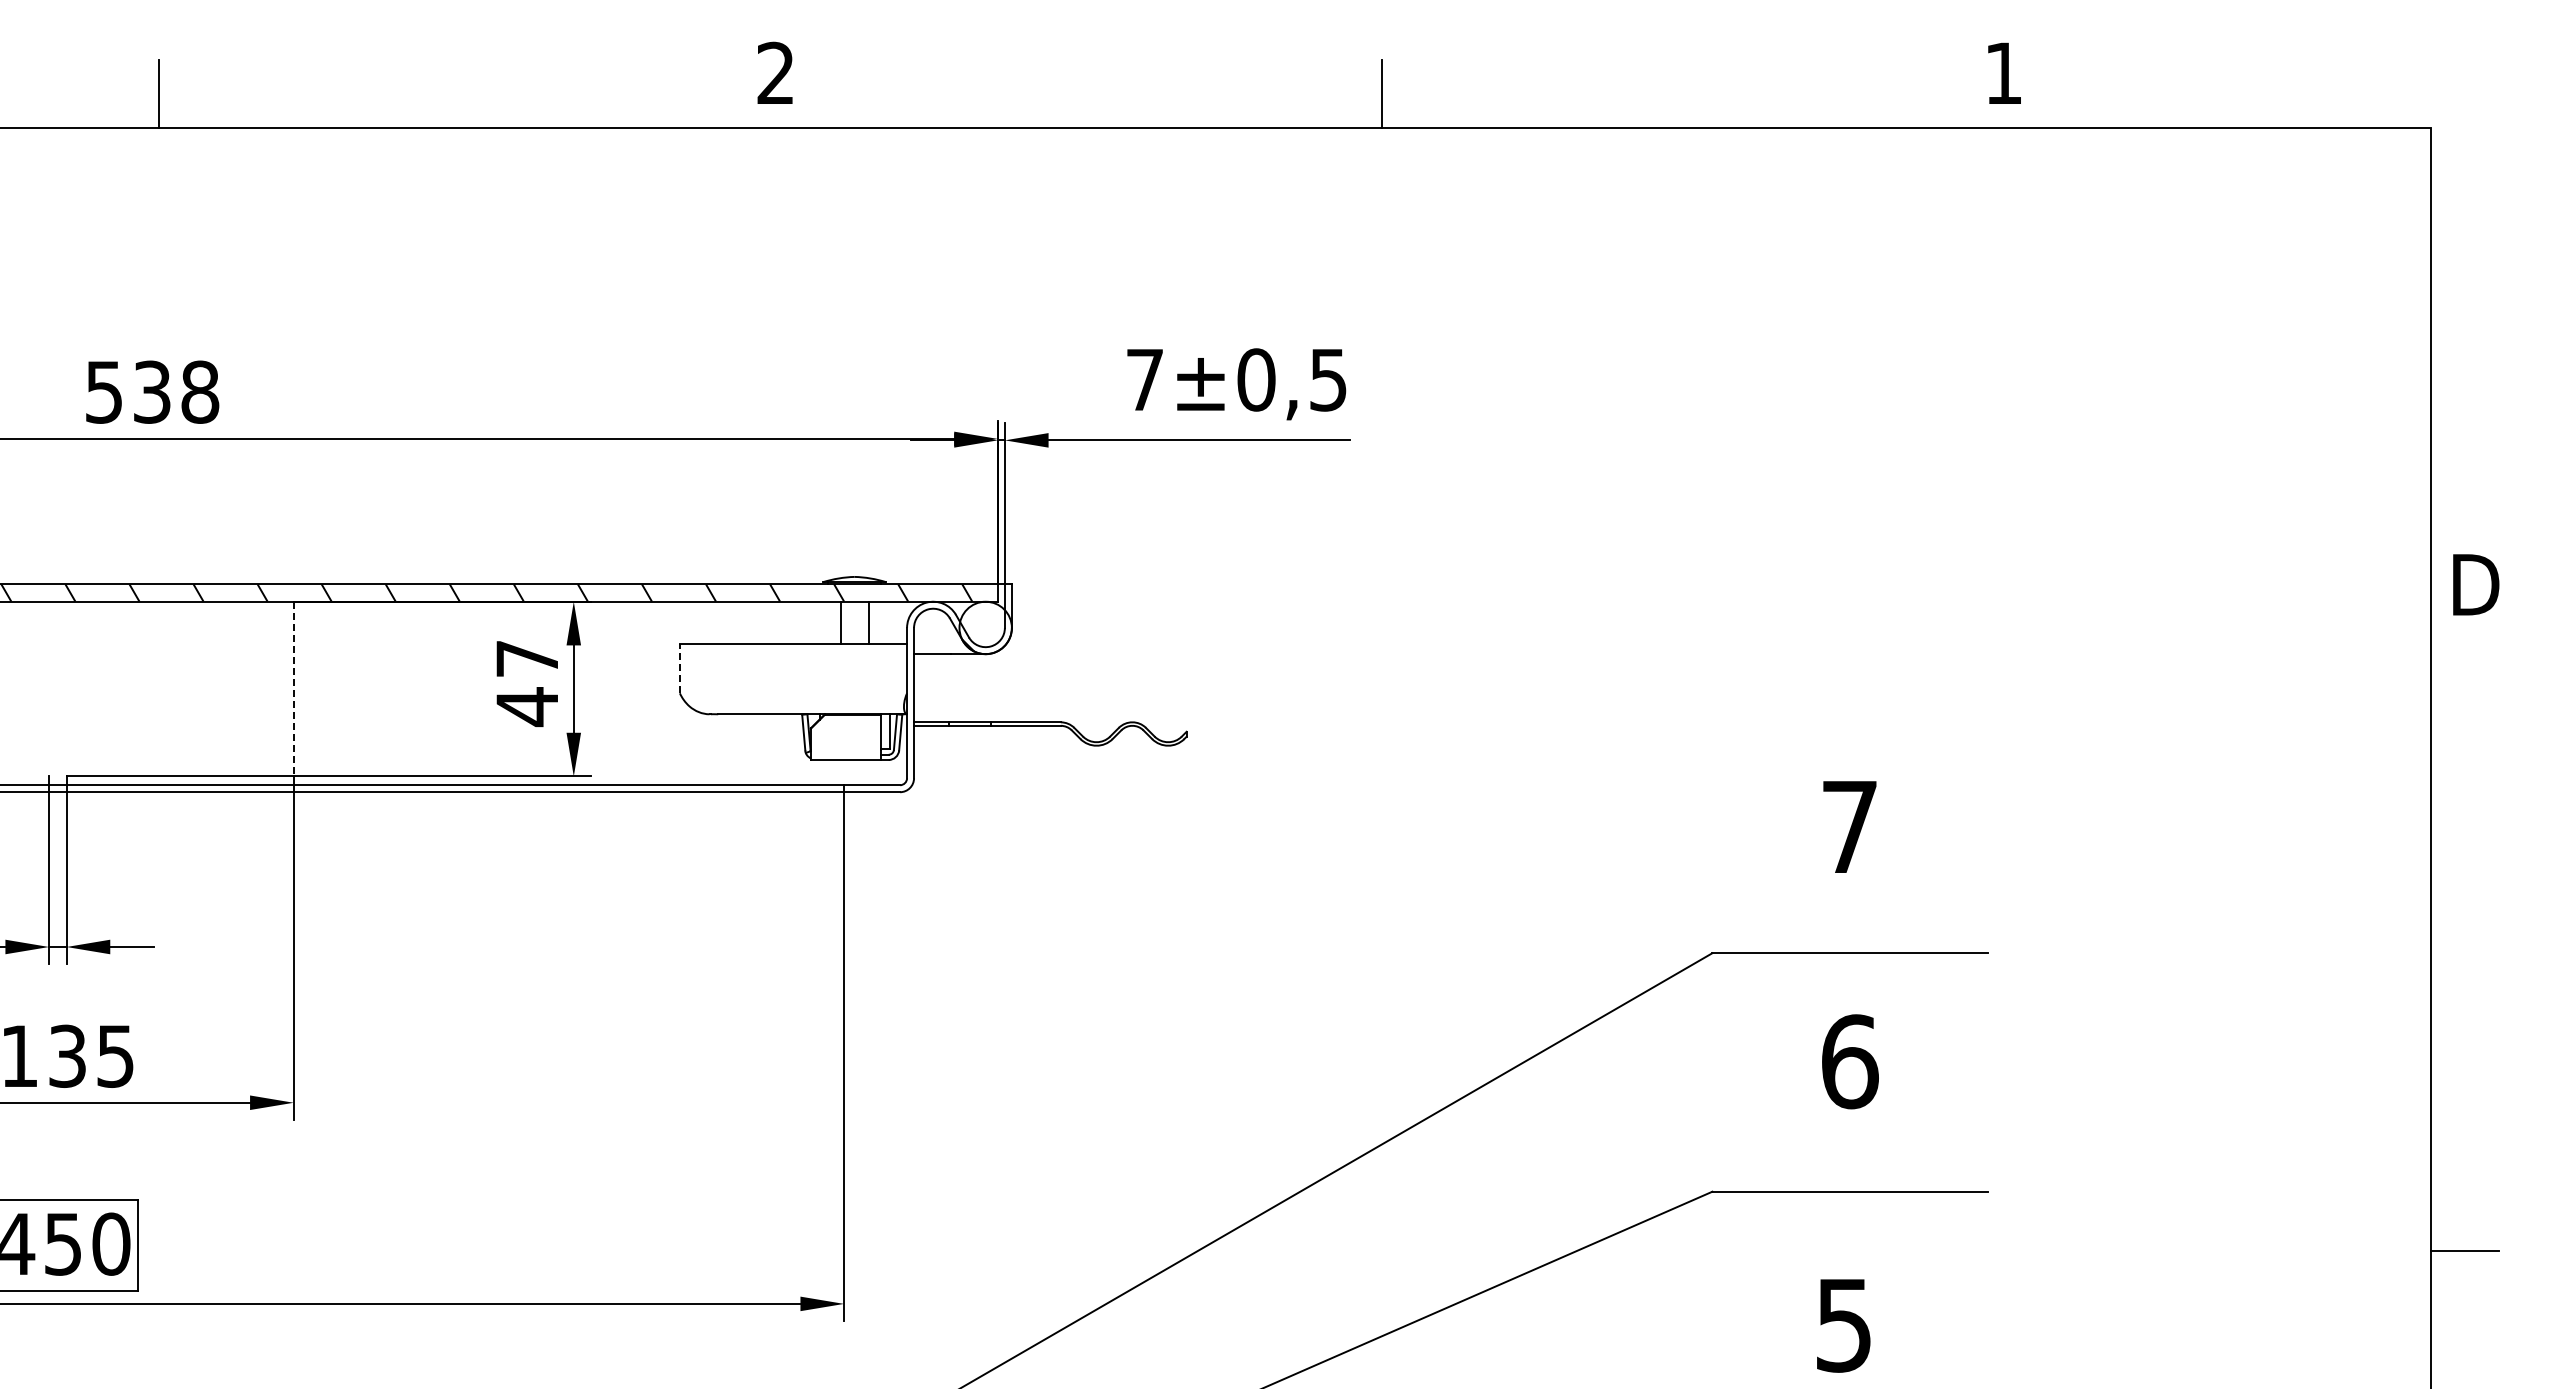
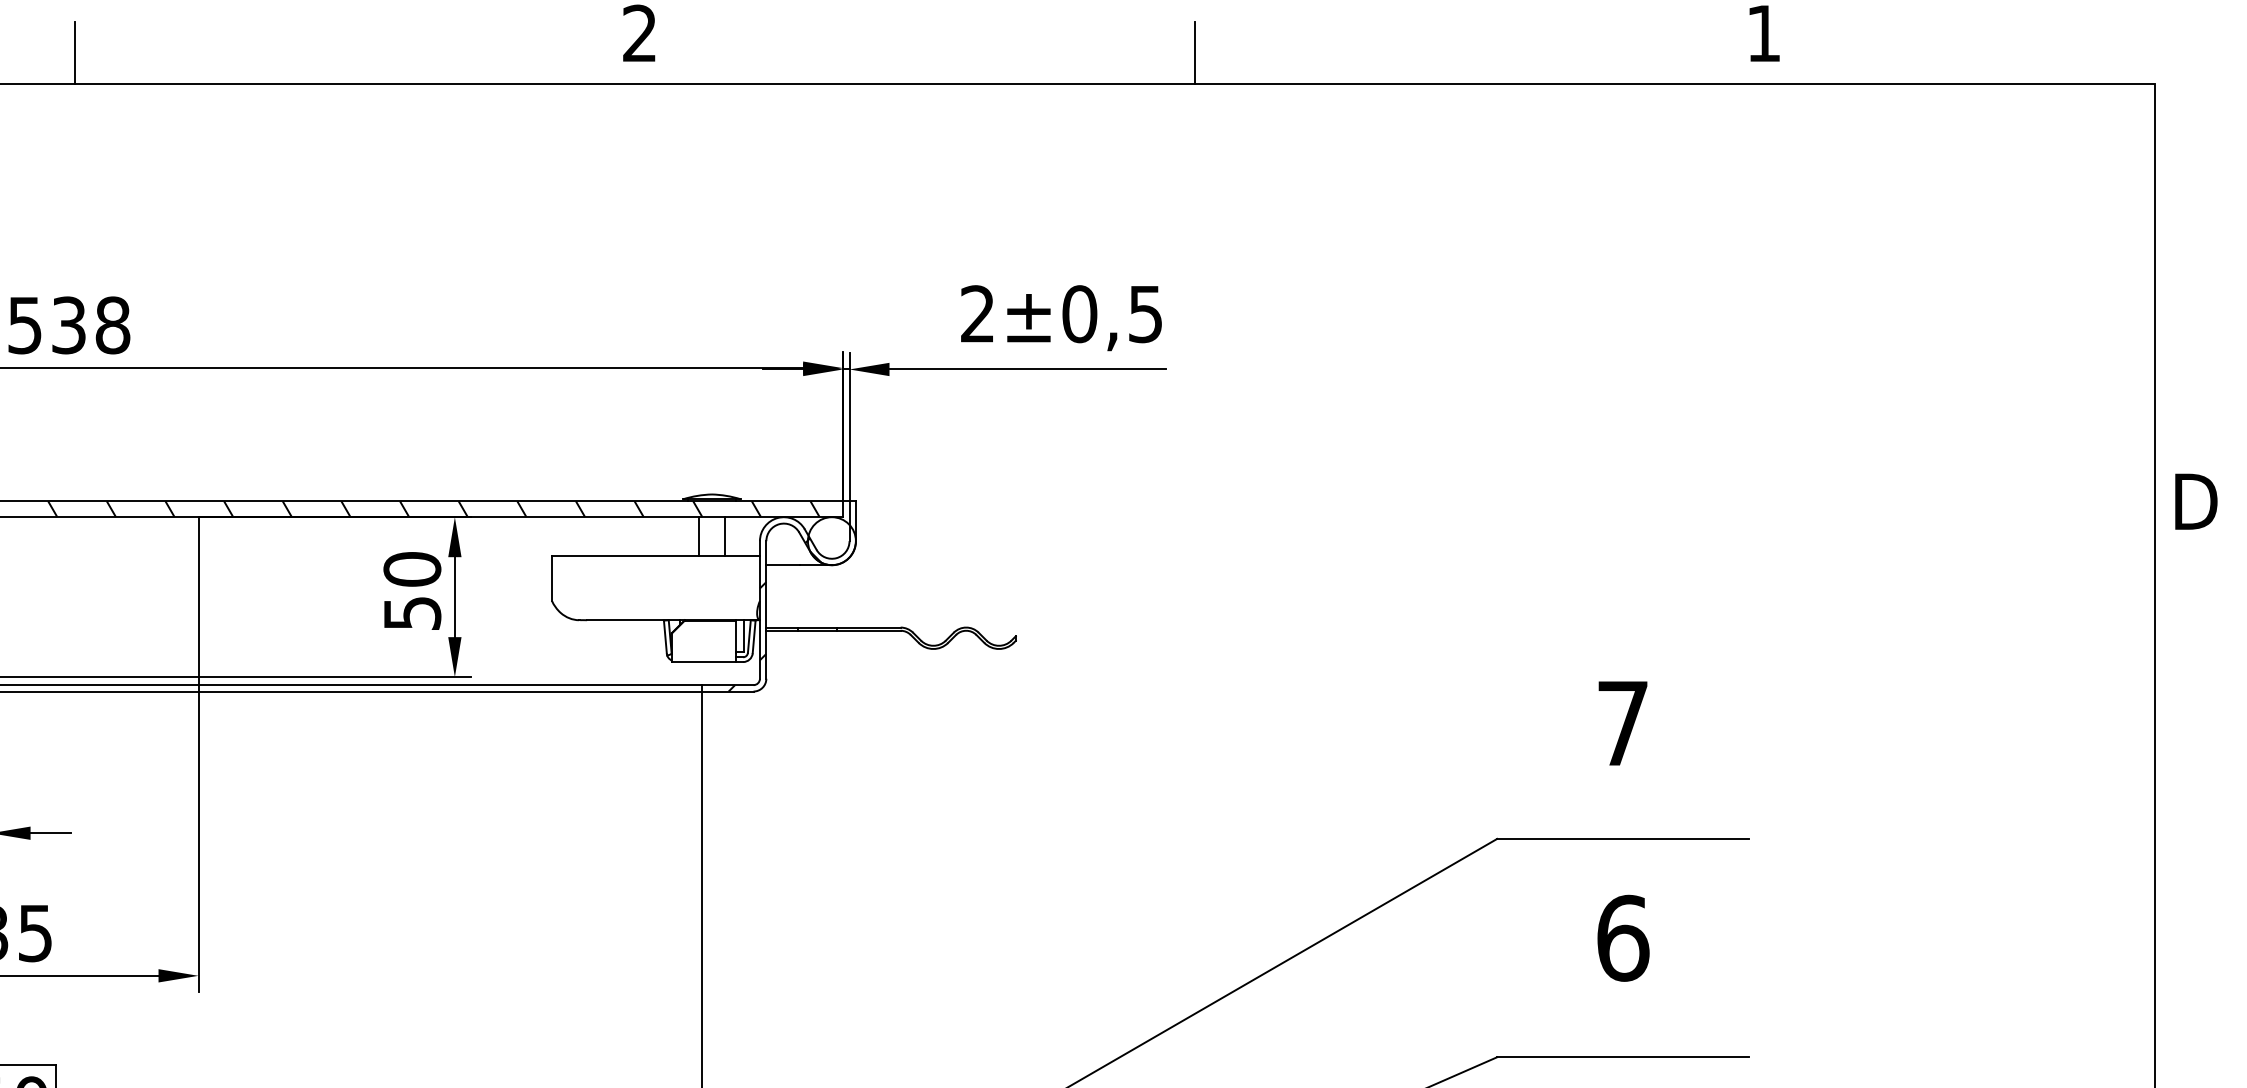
text: (1144, 379) -> (977, 313), 7 -> 2
line: (679, 668) -> (551, 578), dashed -> solid
text: (527, 683) -> (412, 592), 47 -> 50
line: (293, 689) -> (198, 597), dashed -> solid
hatch: (916, 708) -> (768, 614), added

